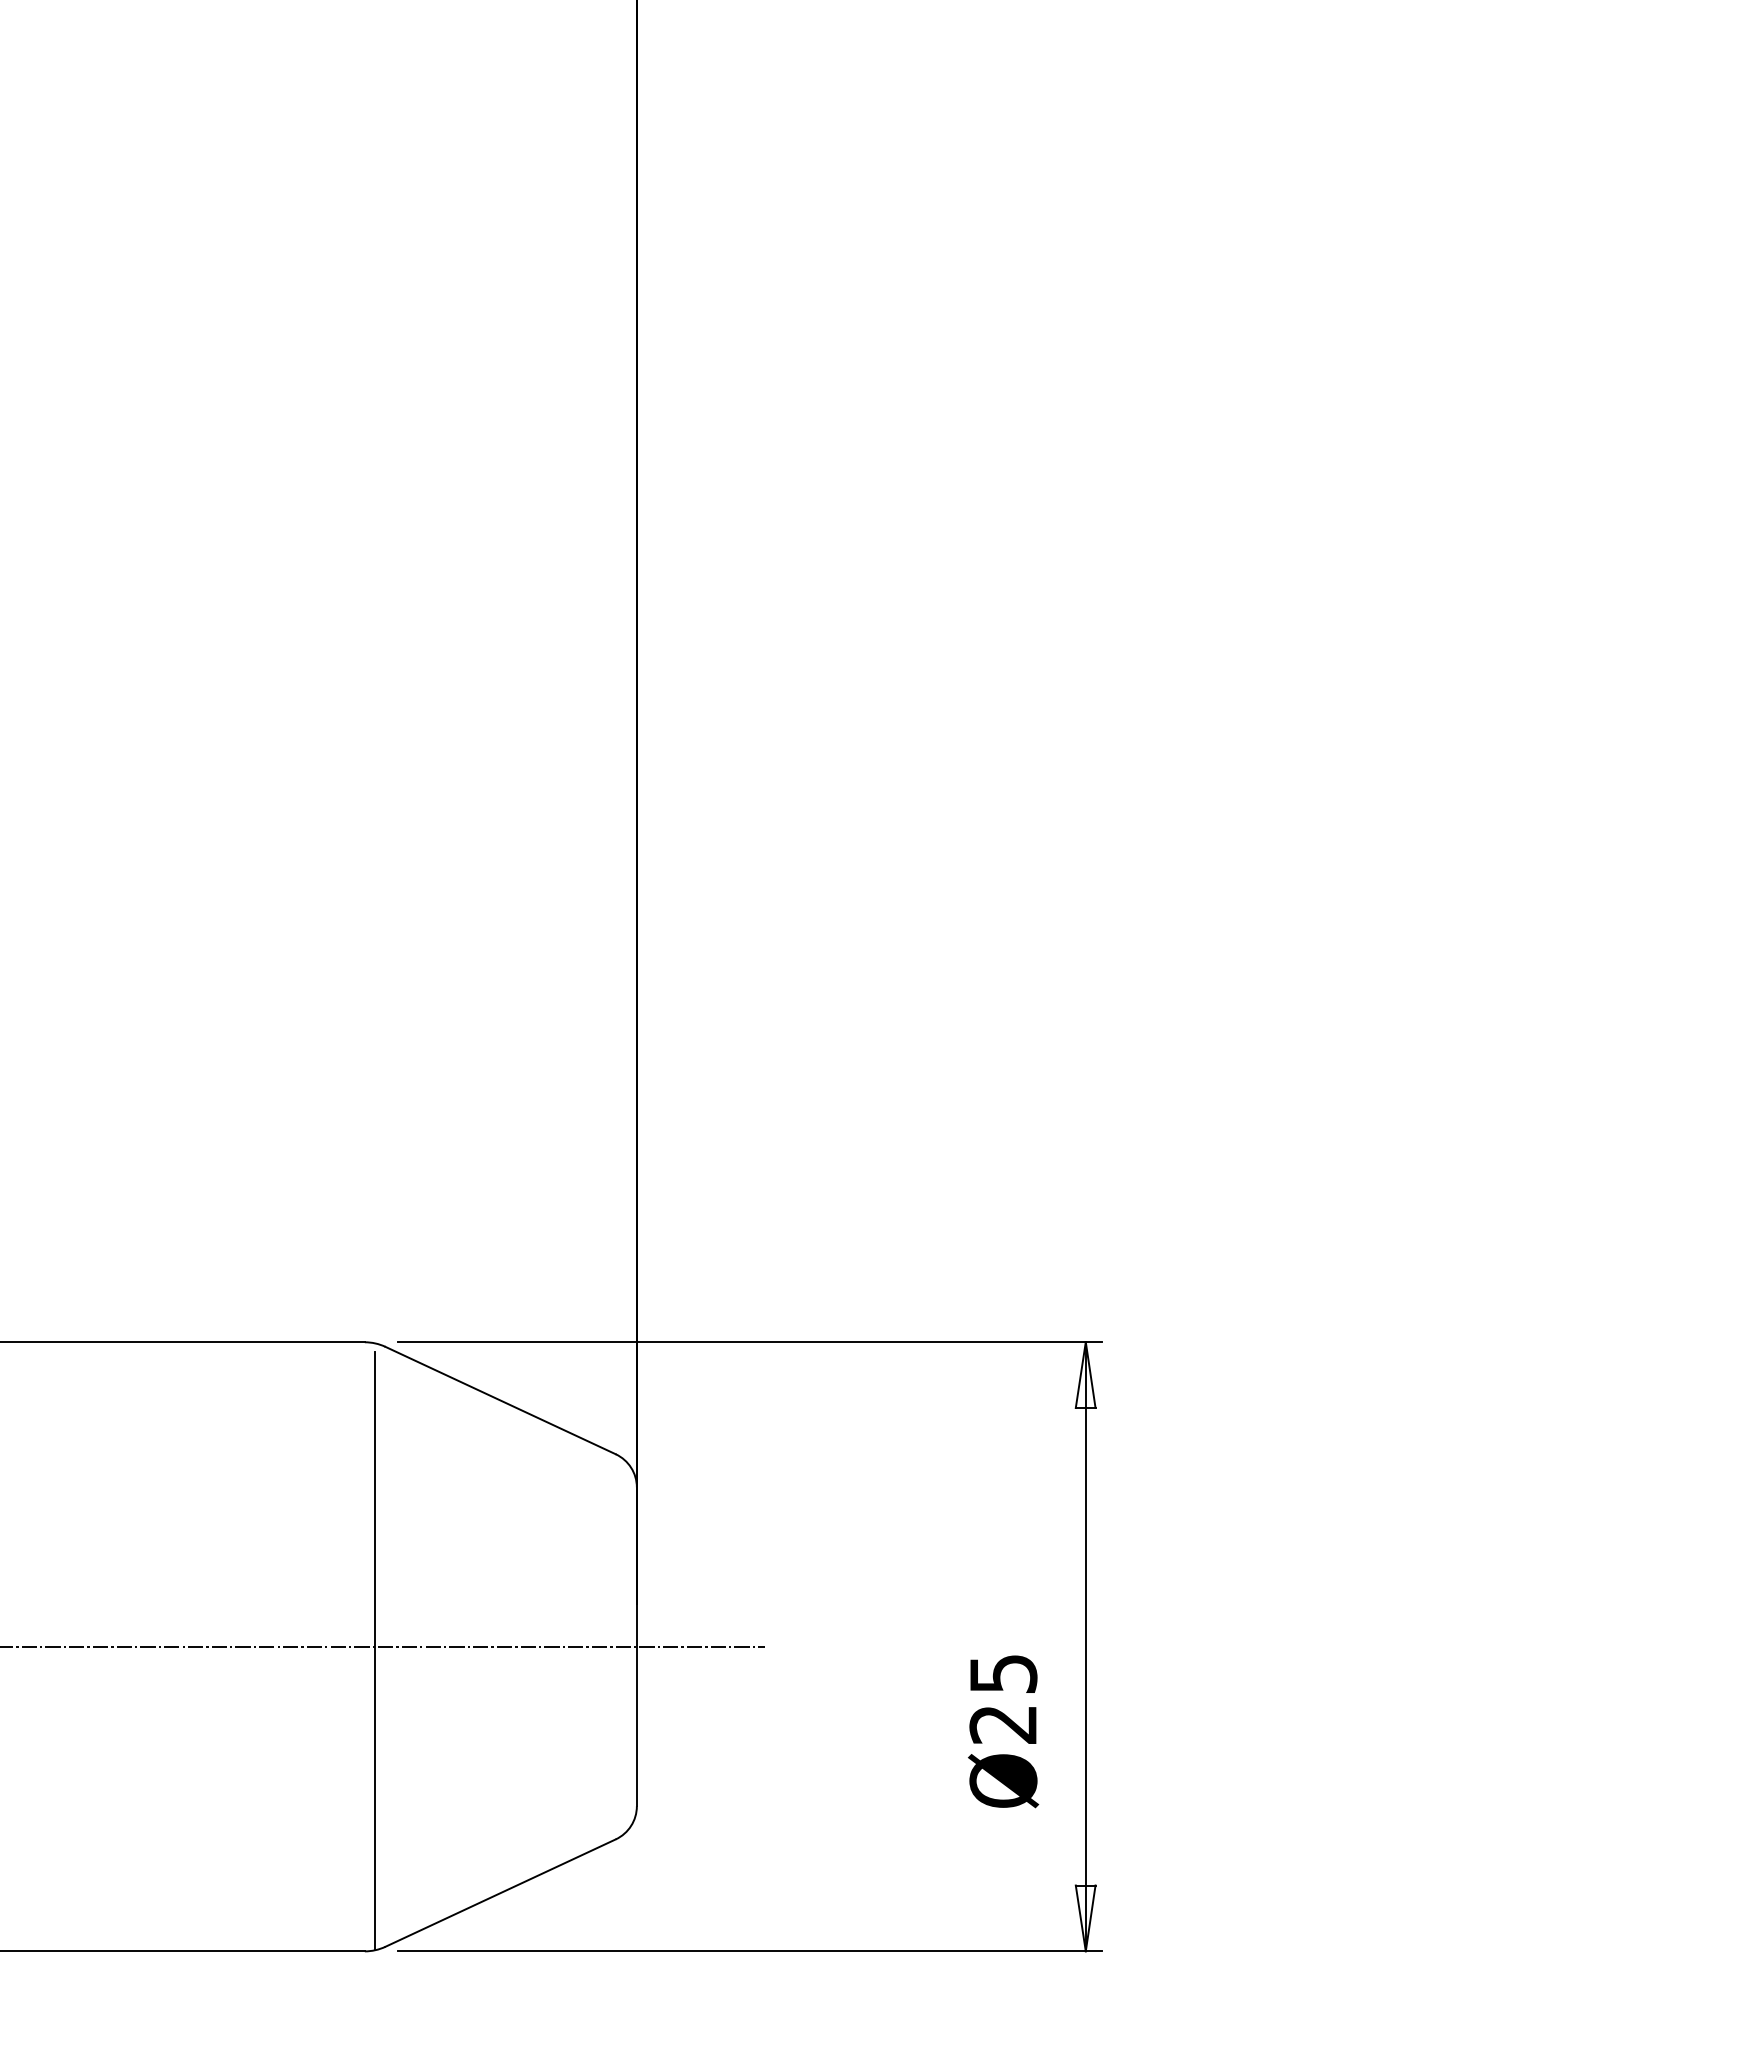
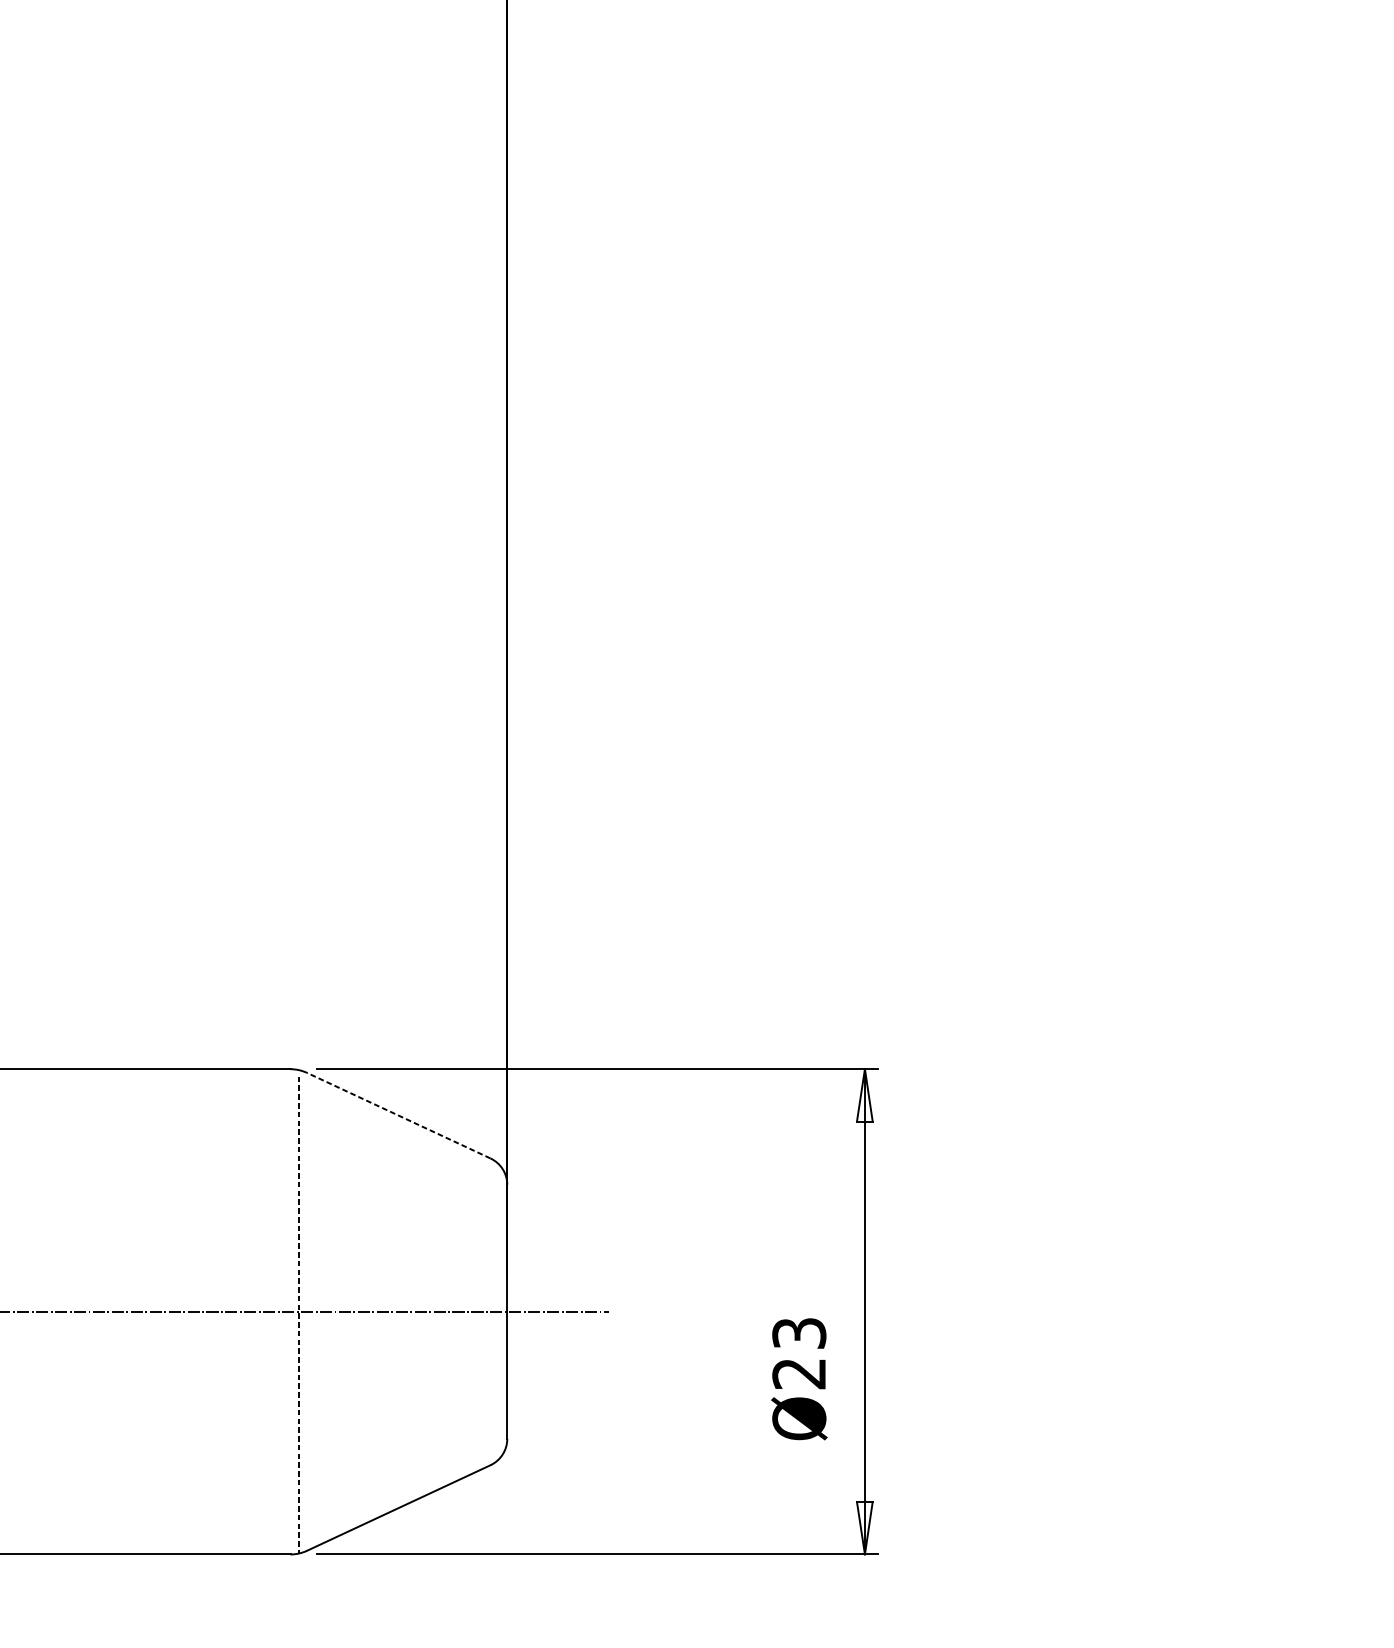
line: (500, 1400) -> (398, 1115), solid -> dashed
line: (375, 1651) -> (299, 1315), solid -> dashed
text: (1002, 1673) -> (798, 1333), Ø25 -> Ø23

